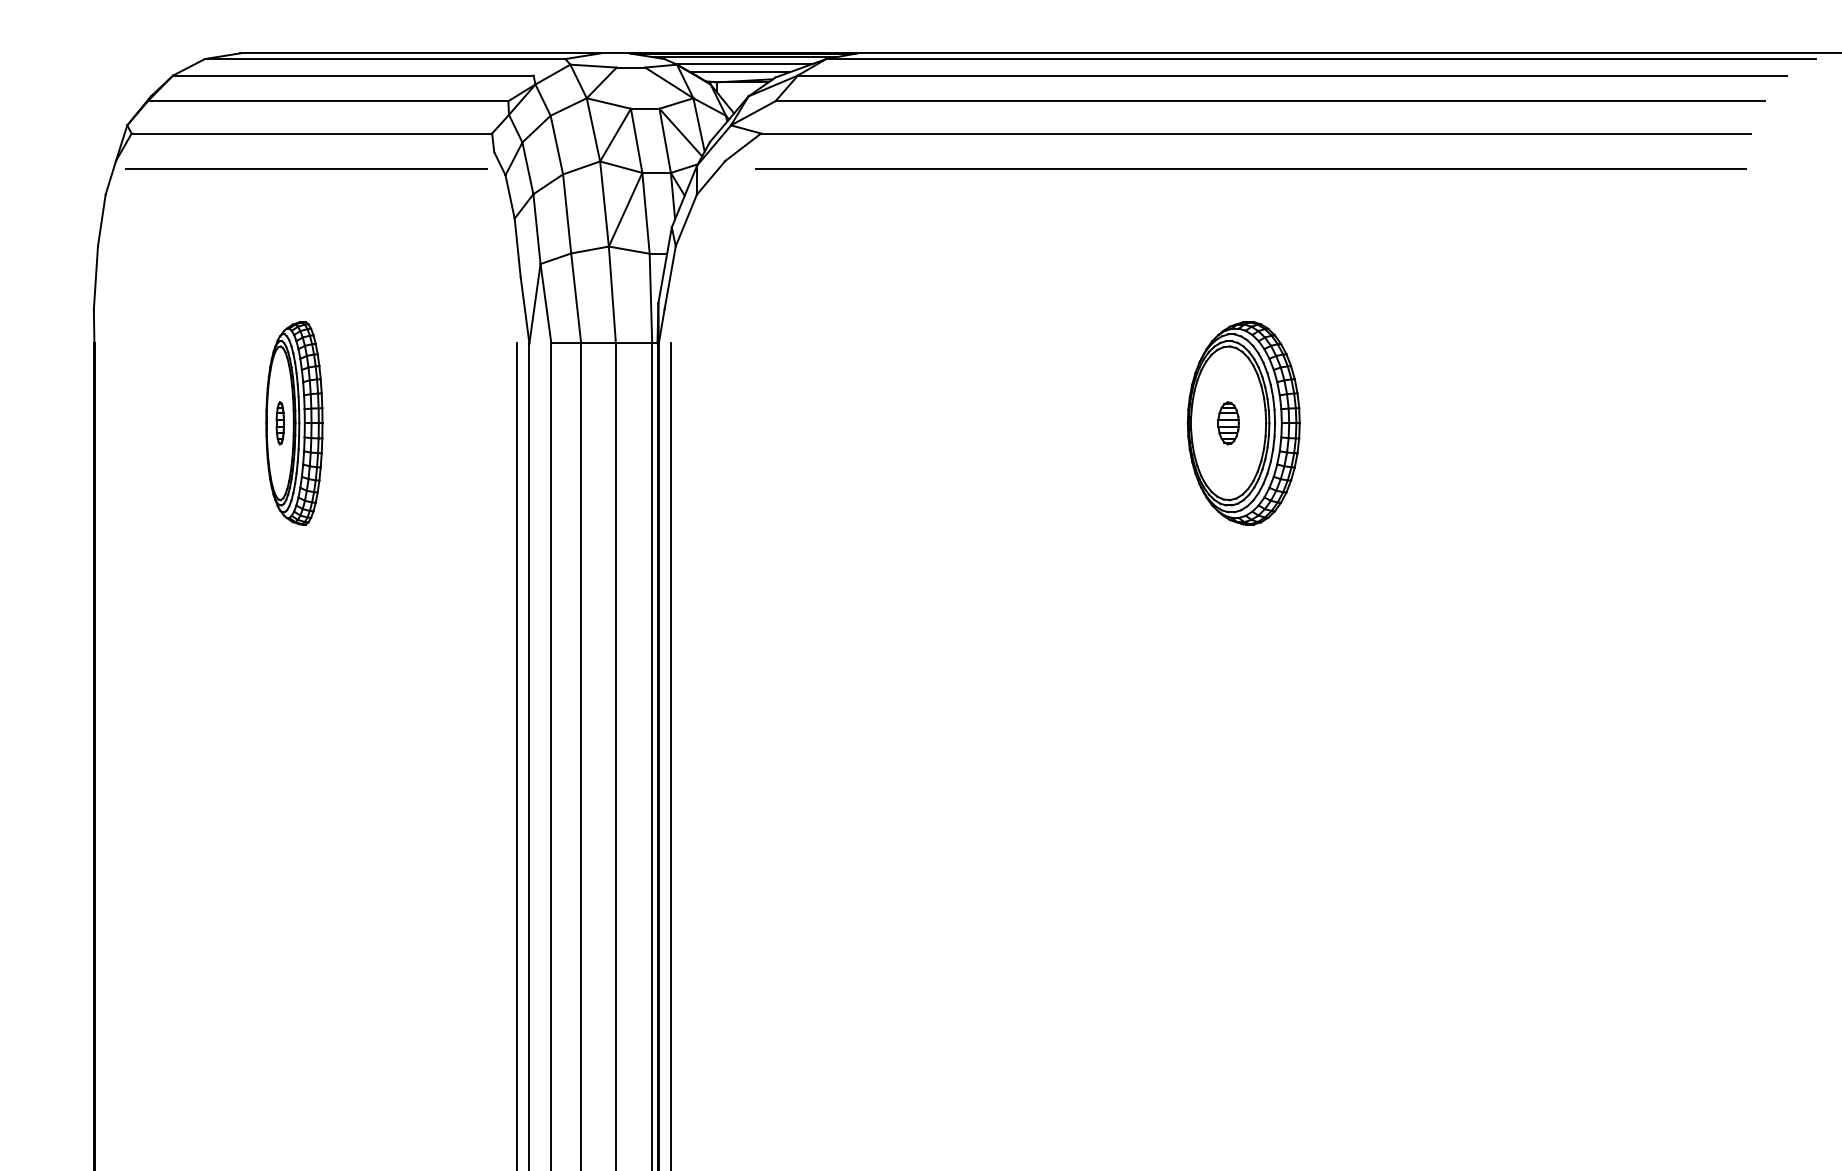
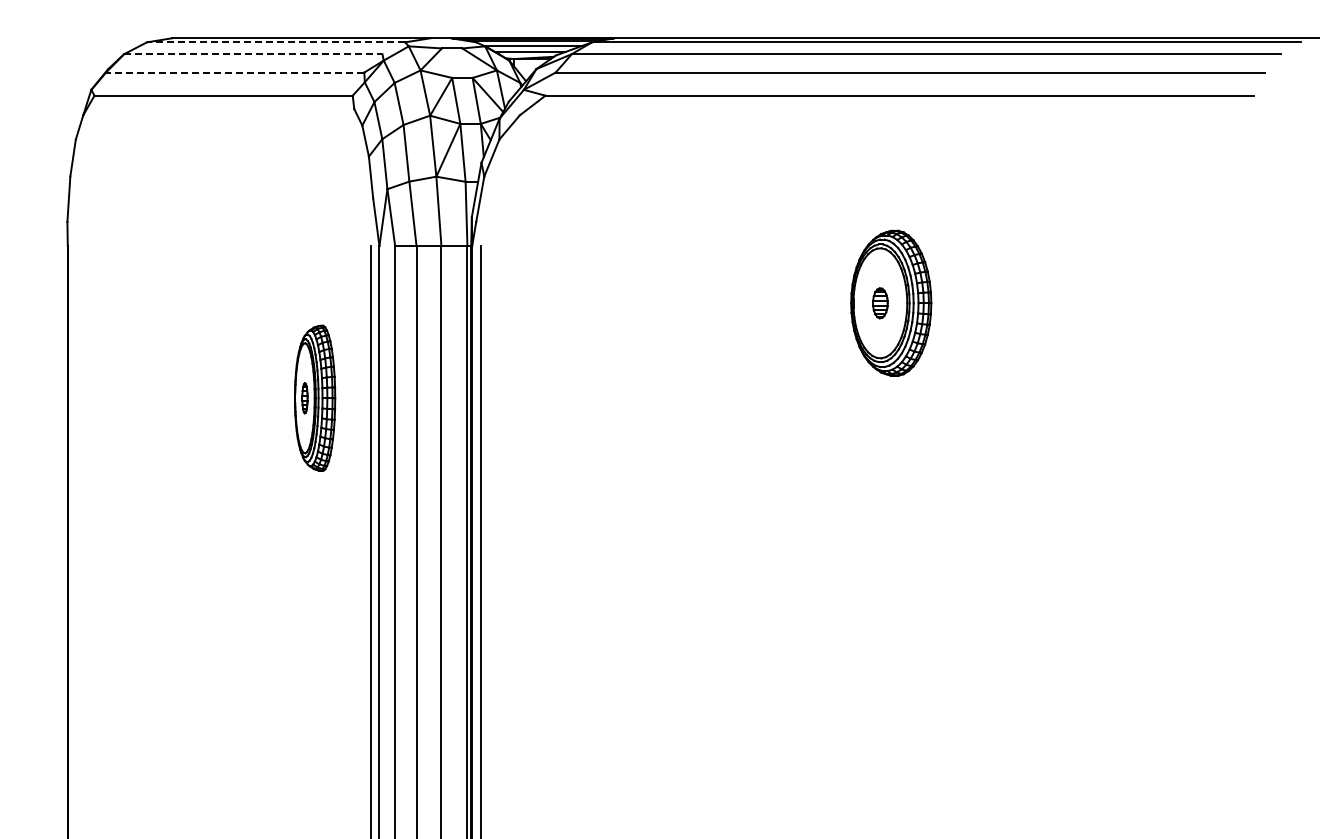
line: (384, 59) -> (275, 42), solid -> dashed
line: (353, 76) -> (253, 54), solid -> dashed
line: (327, 101) -> (234, 72), solid -> dashed
line: (306, 169) -> (219, 121), removed
line: (1249, 169) -> (895, 121), removed
part: (294, 422) -> (315, 397), moved

